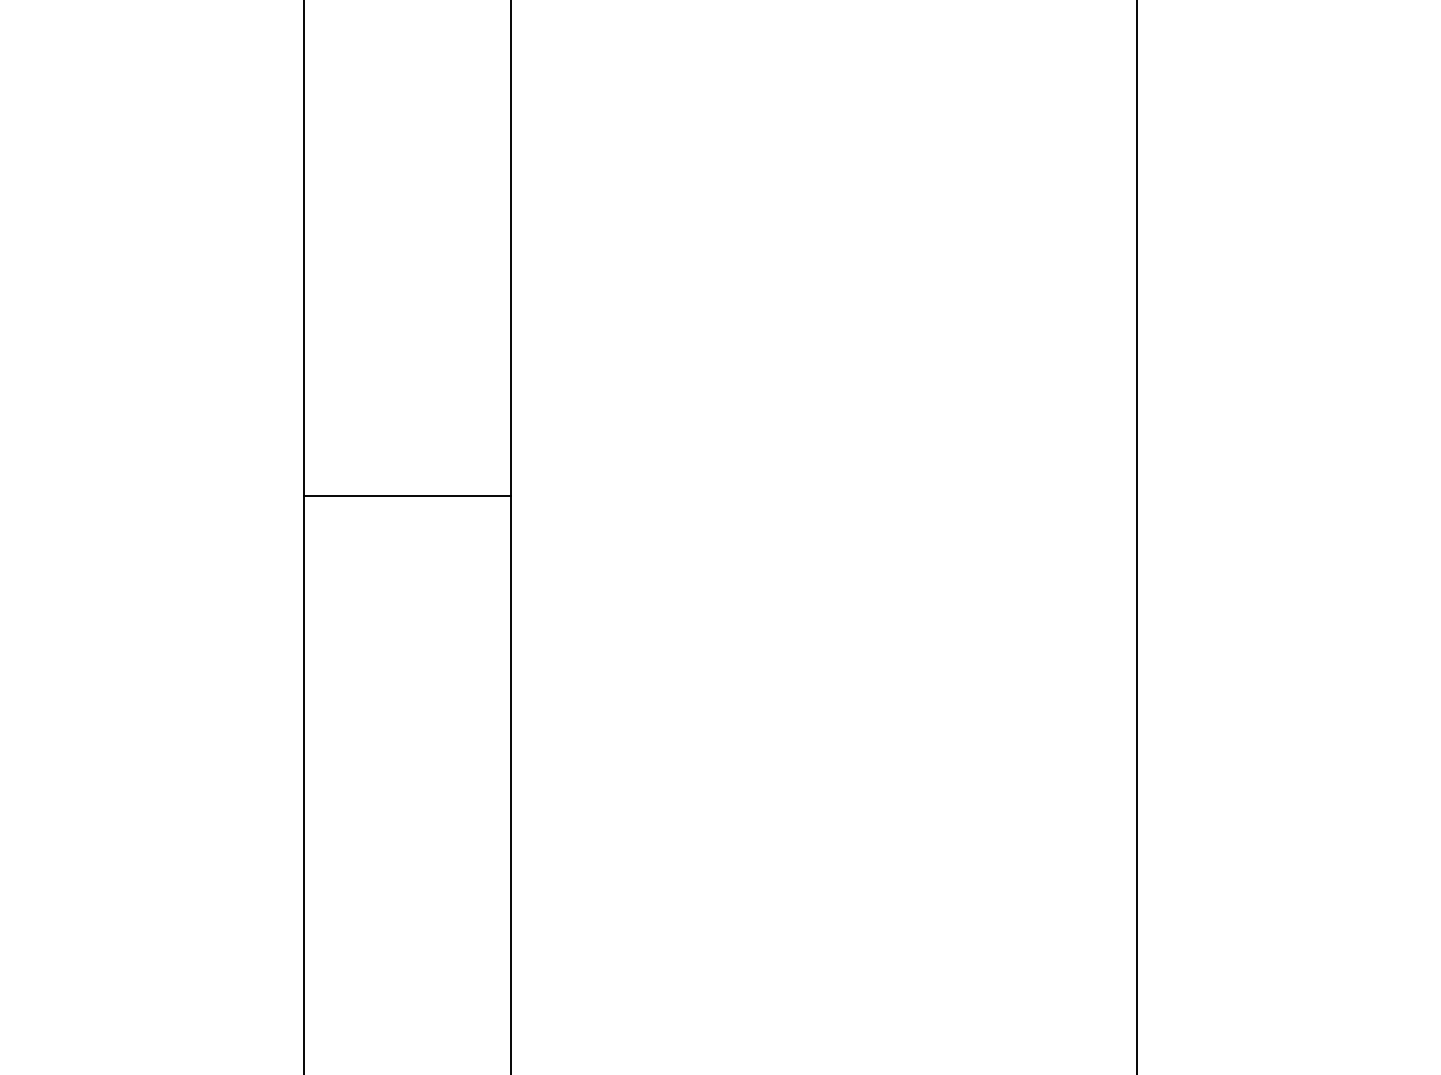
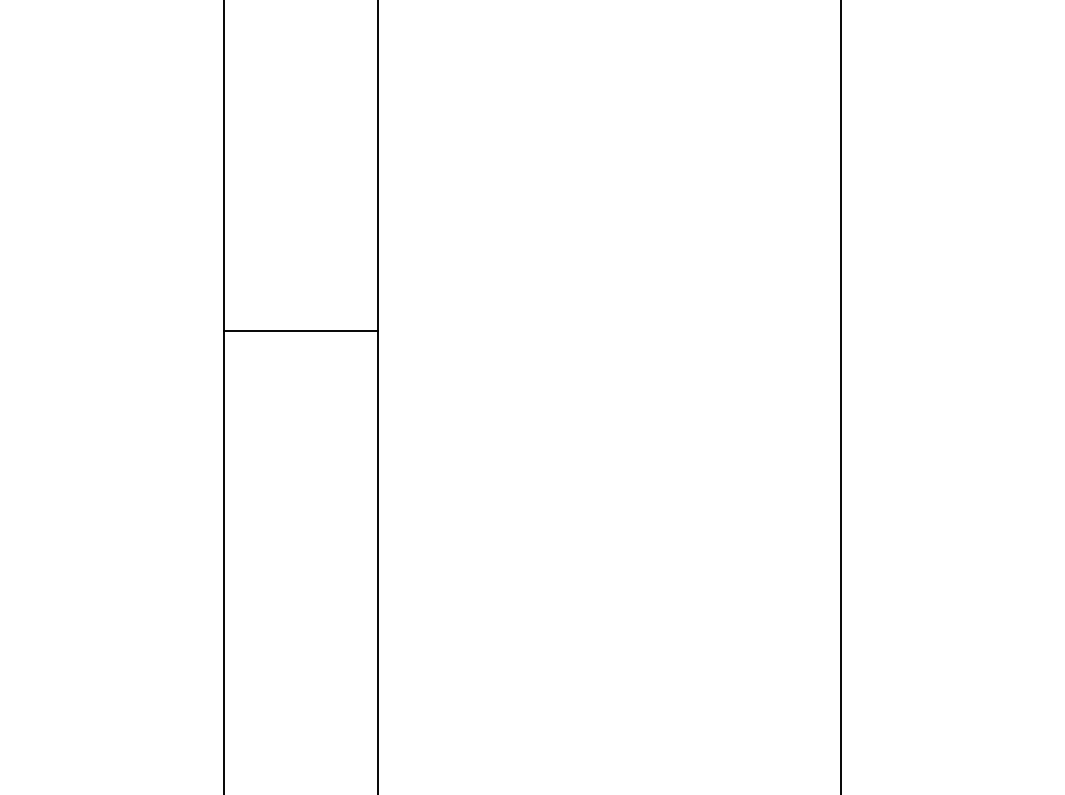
line: (406, 495) -> (300, 330), moved

